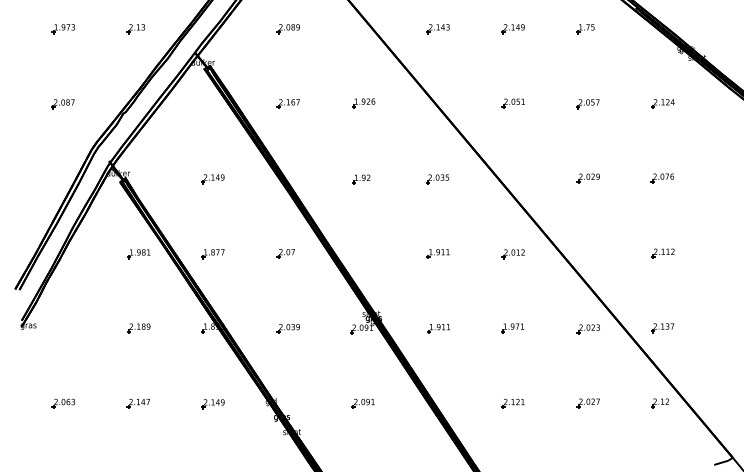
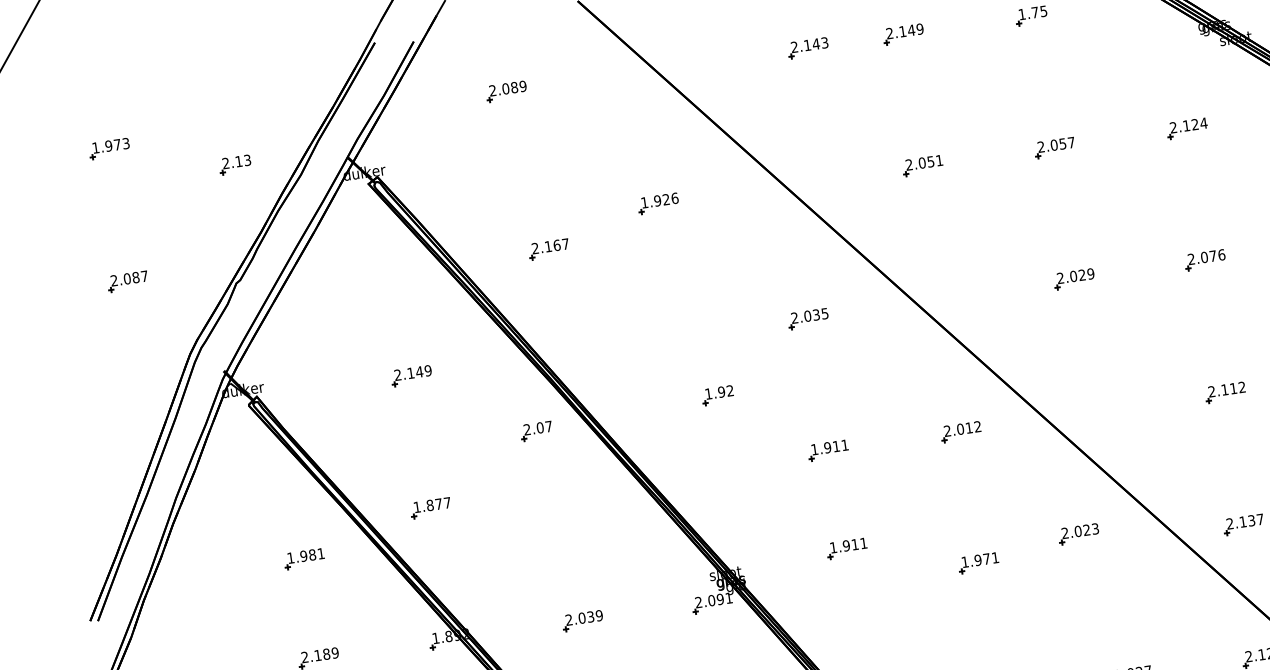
part: (135, 29) -> (234, 166), moved
part: (437, 29) -> (806, 49), moved
part: (287, 103) -> (547, 248), moved
part: (361, 179) -> (718, 395), moved
part: (285, 253) -> (535, 430), moved
part: (138, 254) -> (303, 559), moved
part: (438, 328) -> (846, 548), moved
part: (587, 329) -> (1077, 534), moved

